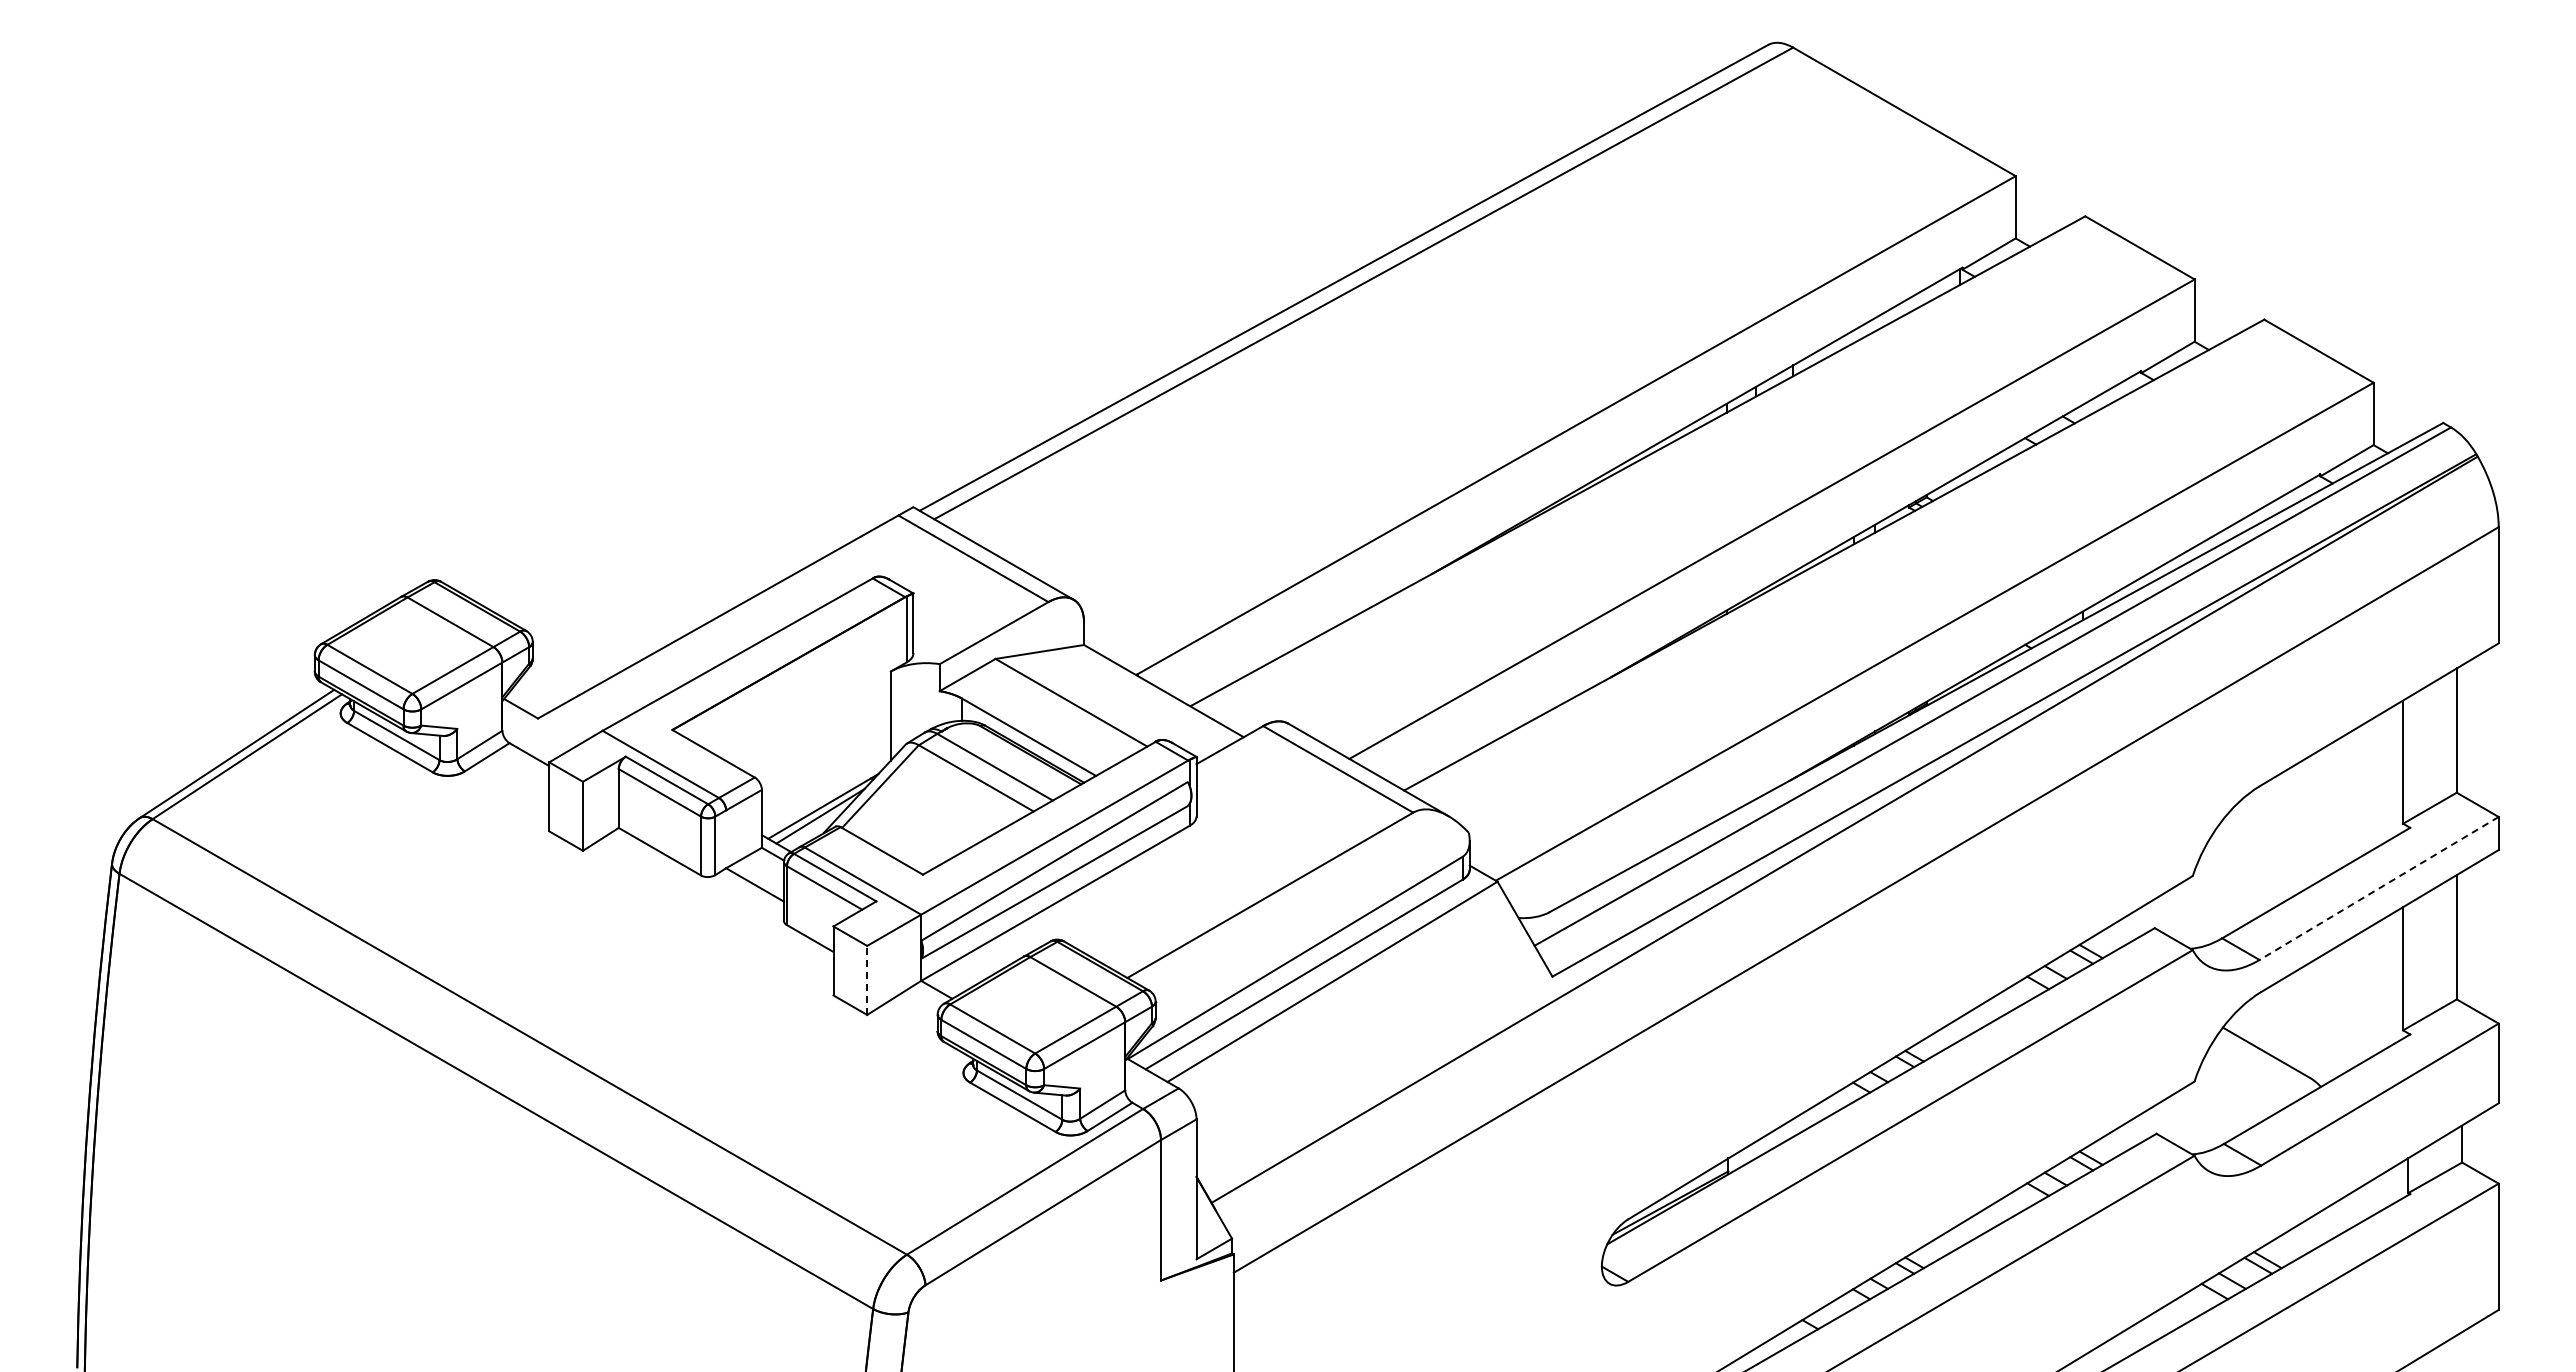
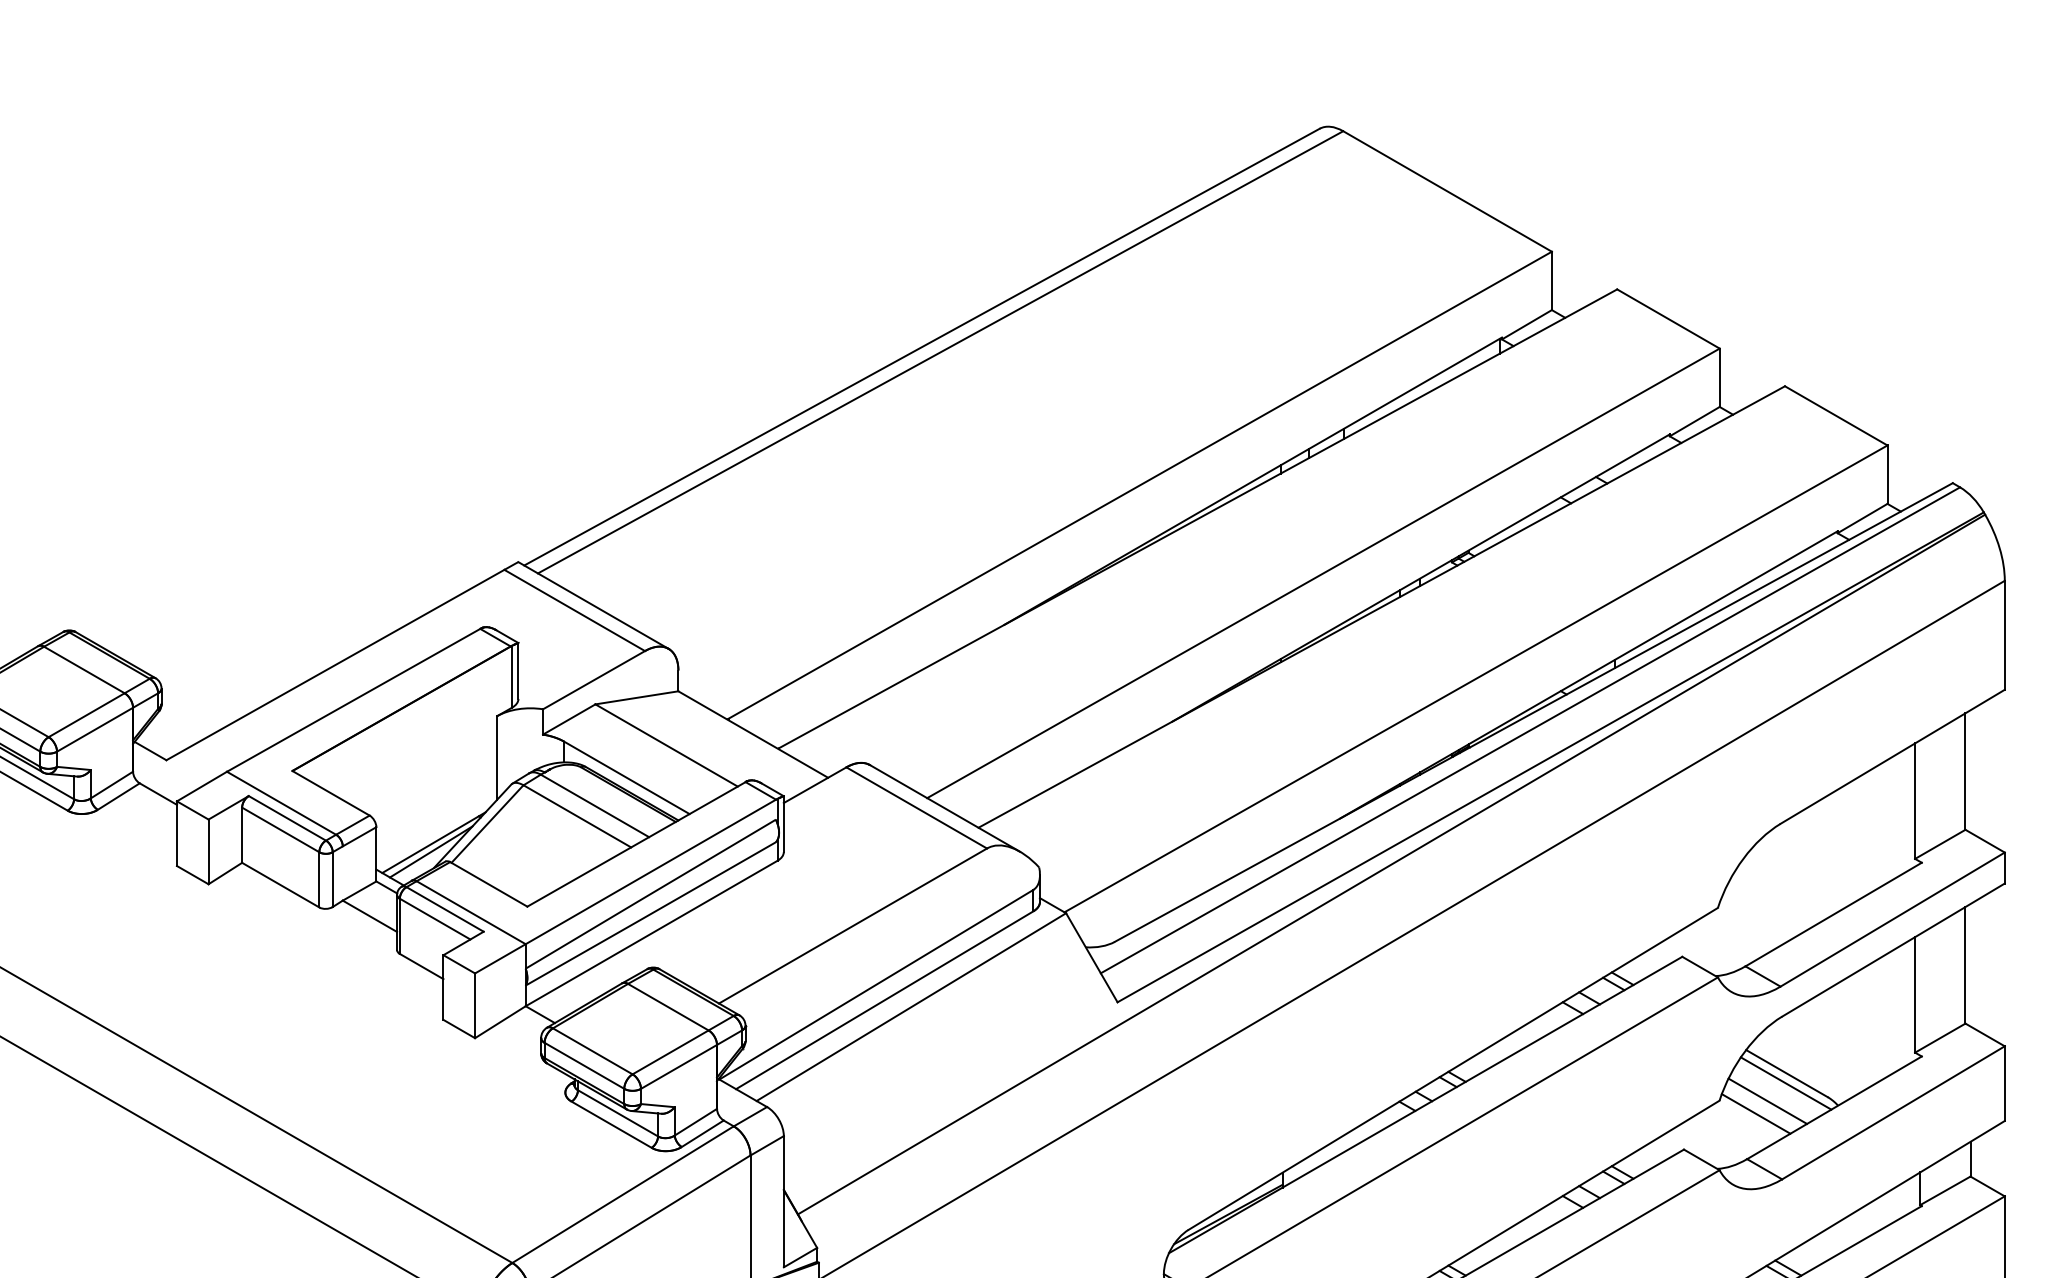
line: (2378, 888) -> (1892, 919), dashed -> solid
line: (867, 980) -> (475, 1005), dashed -> solid
line: (2265, 1063) -> (1786, 1083), added
line: (2245, 1082) -> (1767, 1101), added
line: (2233, 1095) -> (1756, 1113), added

